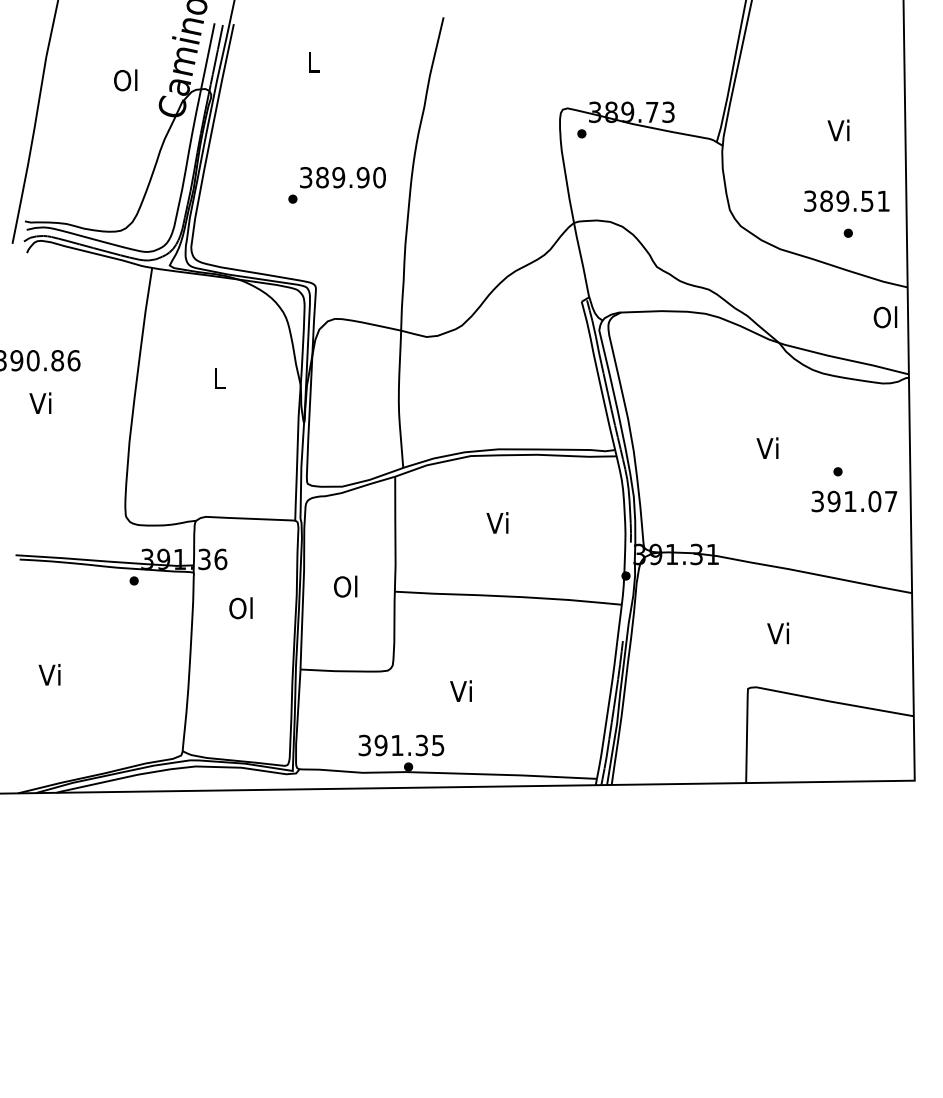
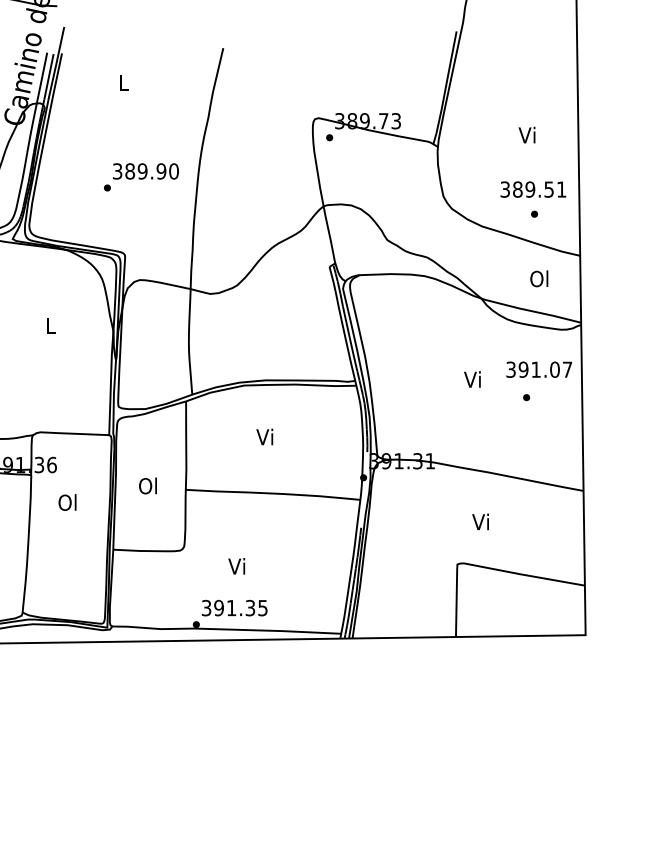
text: (885, 317) -> (539, 278), moved
text: (854, 501) -> (539, 369), moved
text: (401, 745) -> (234, 608), moved

